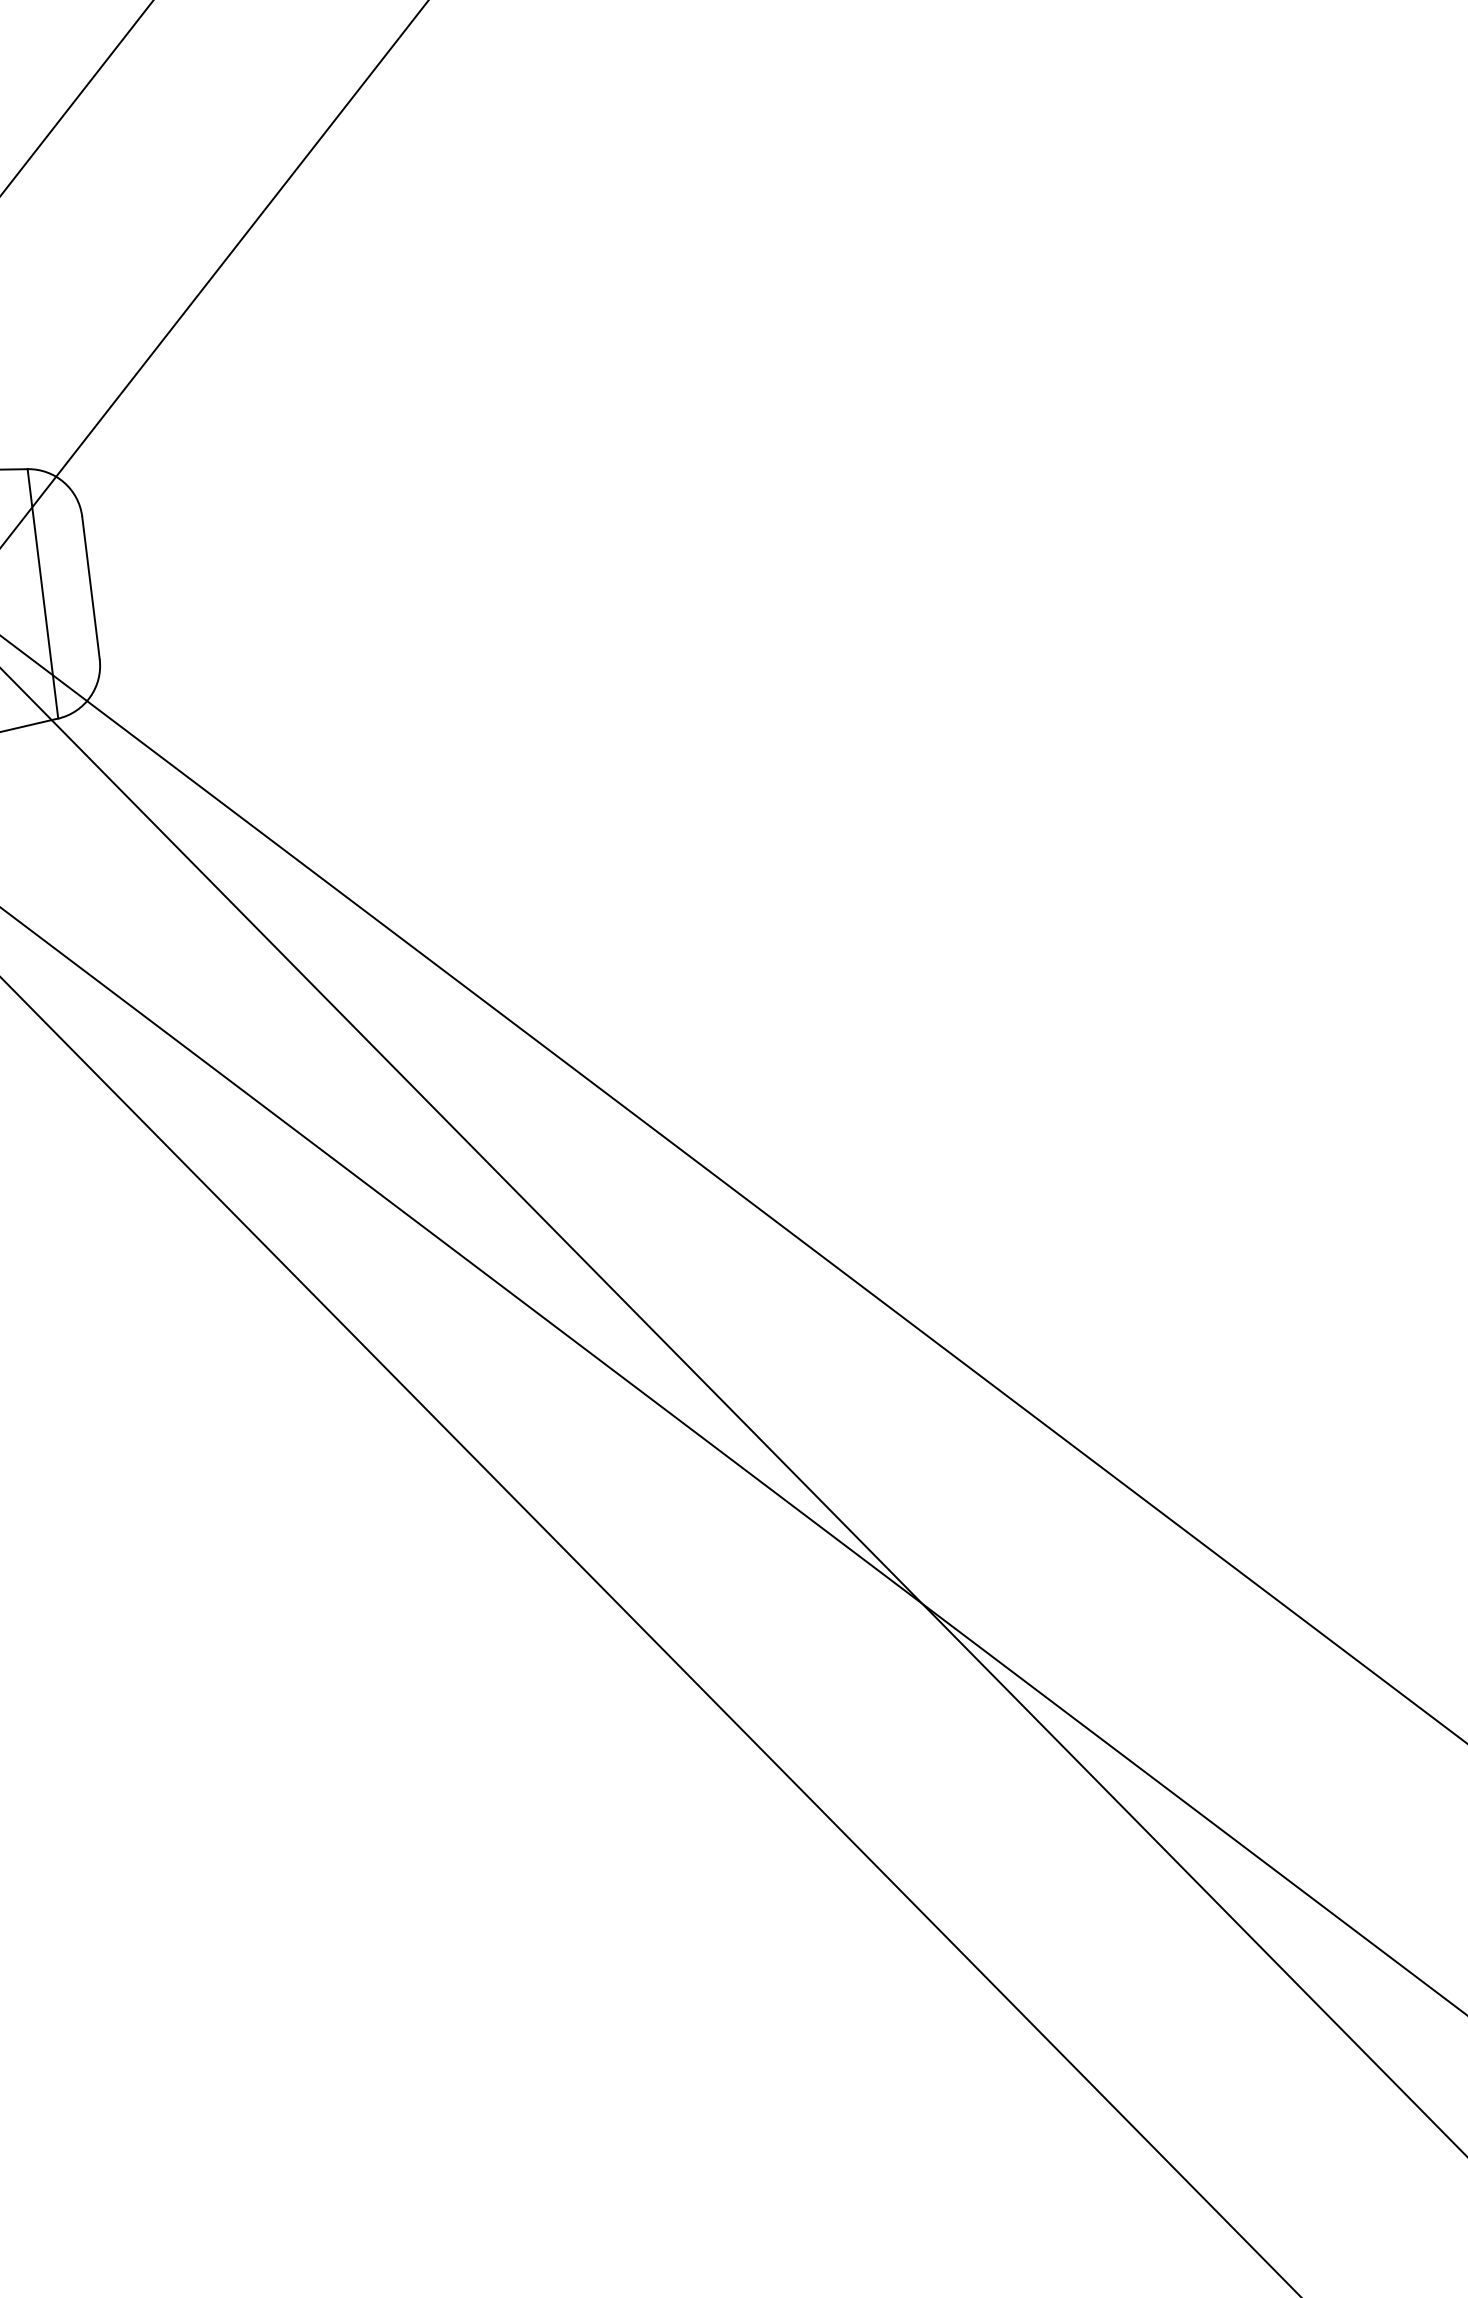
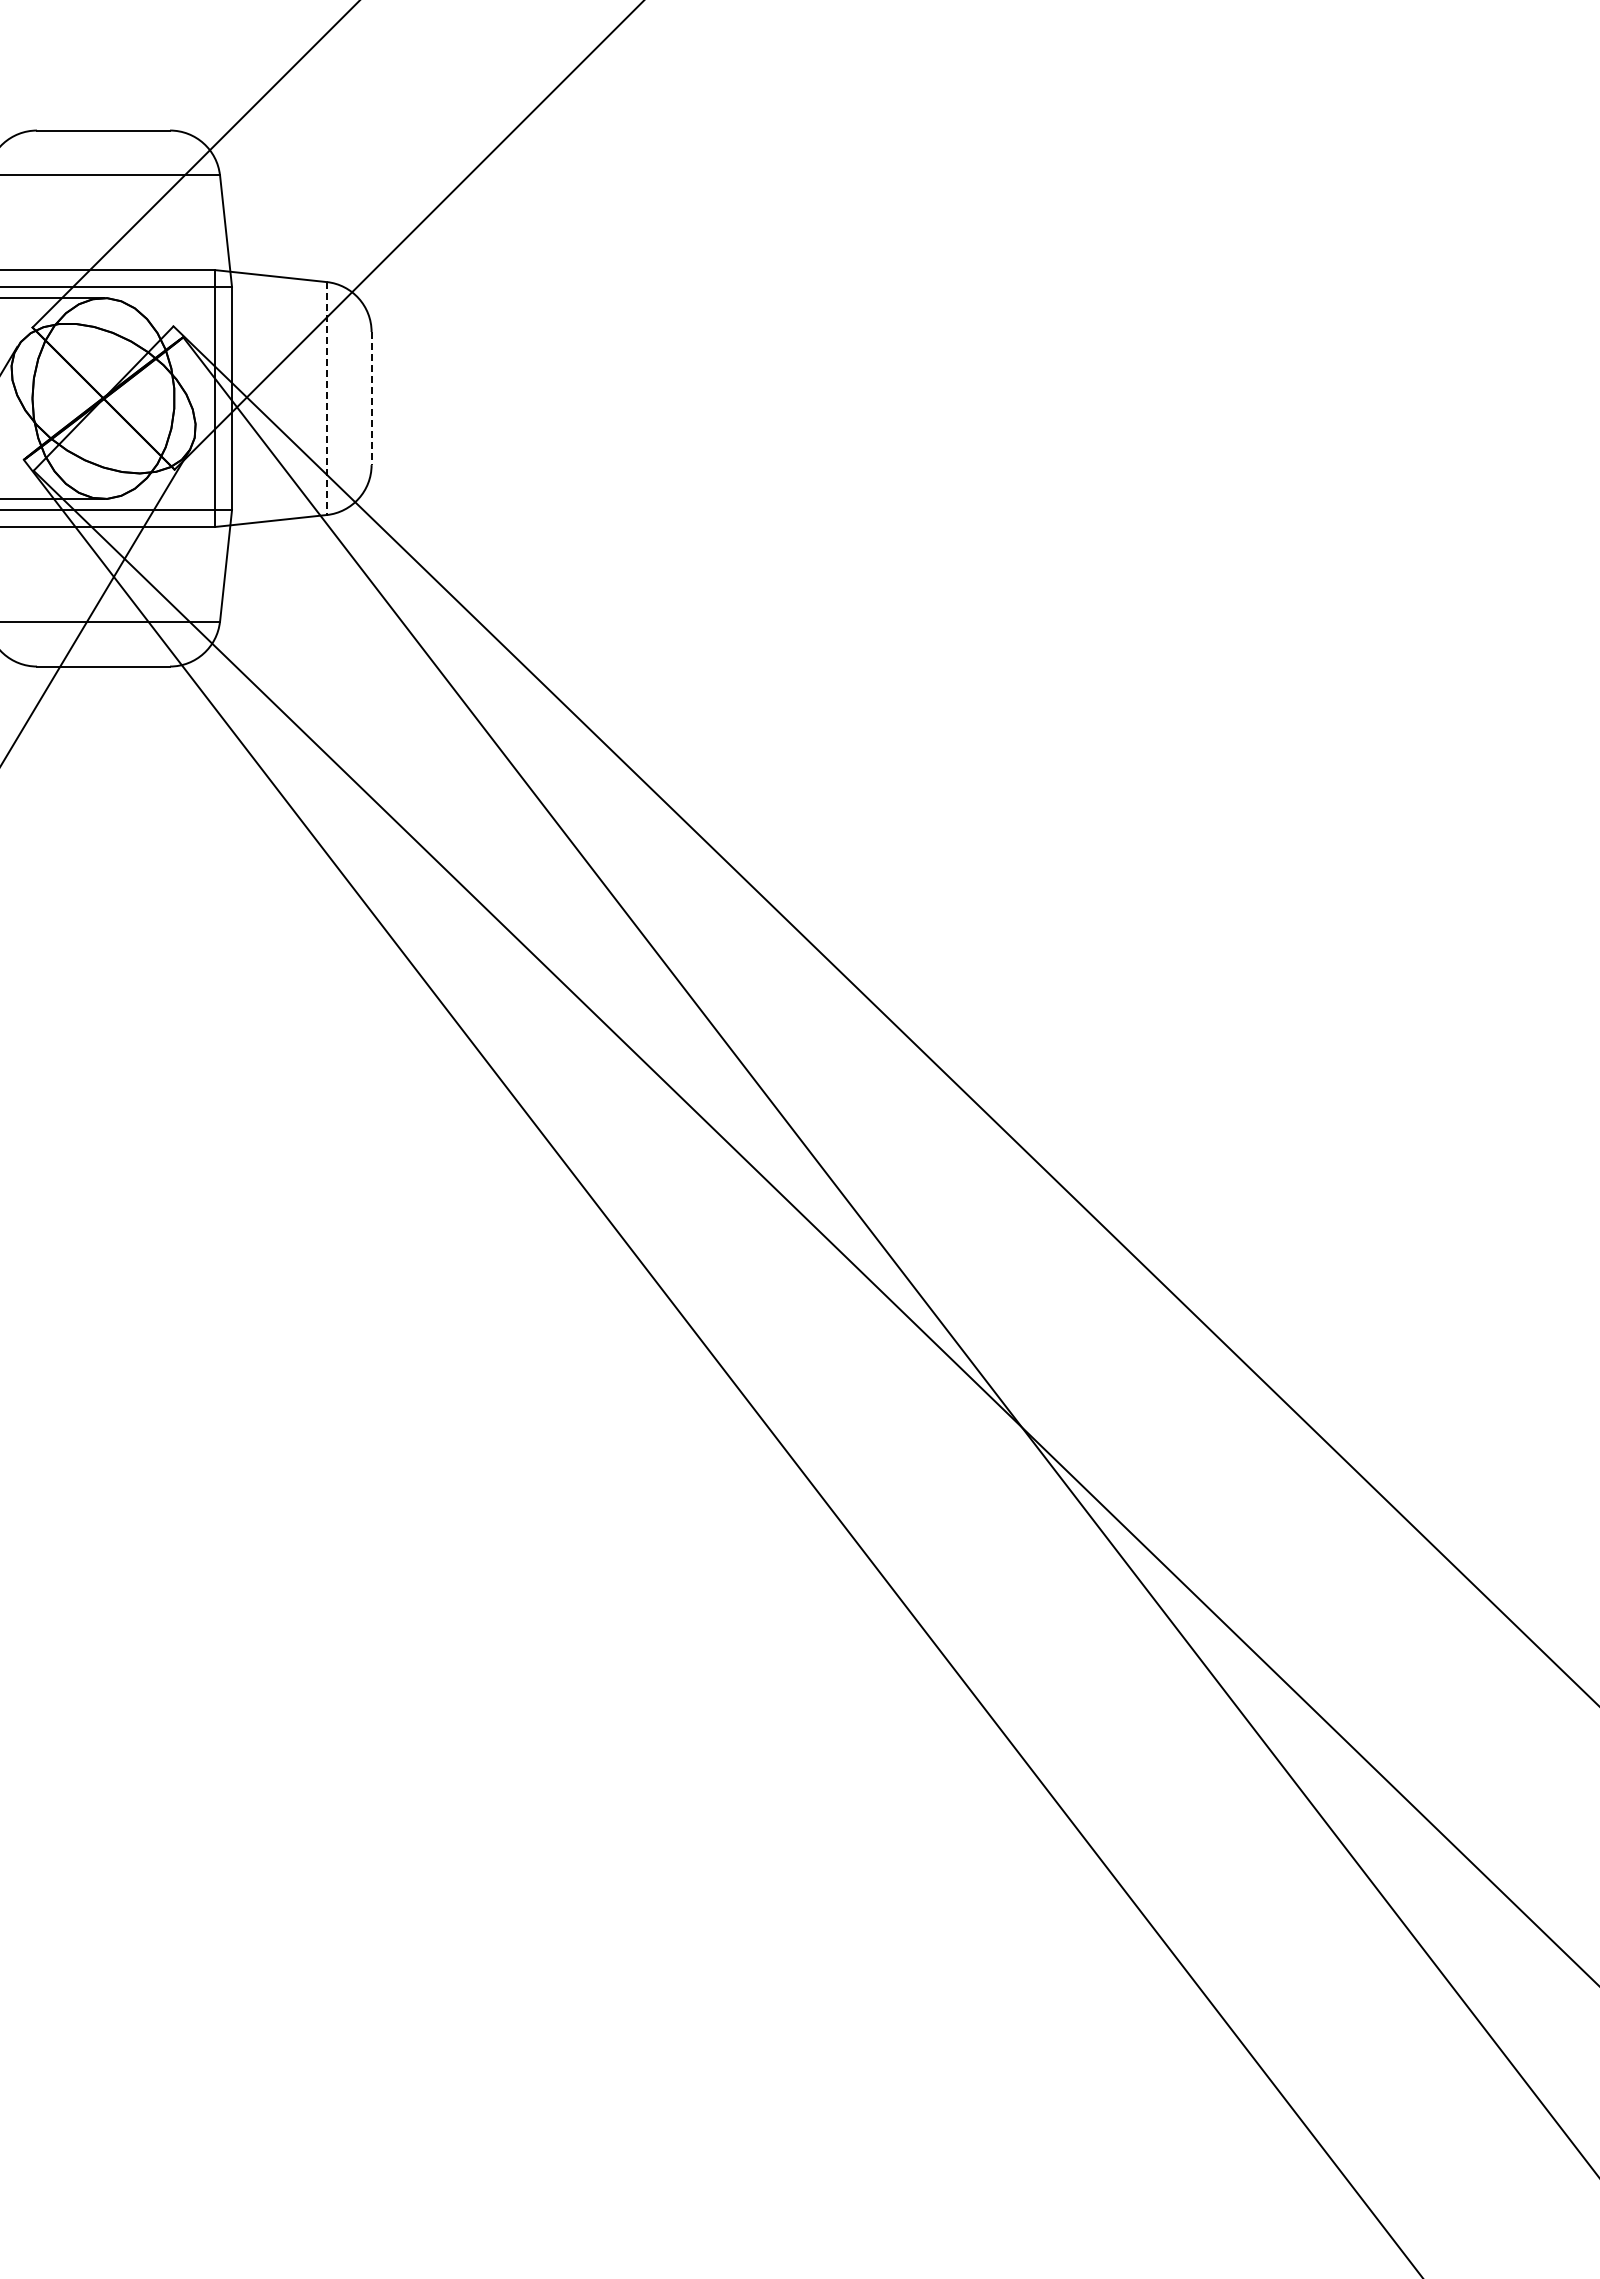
line: (91, 589) -> (371, 399), solid -> dashed
line: (42, 594) -> (326, 399), solid -> dashed

